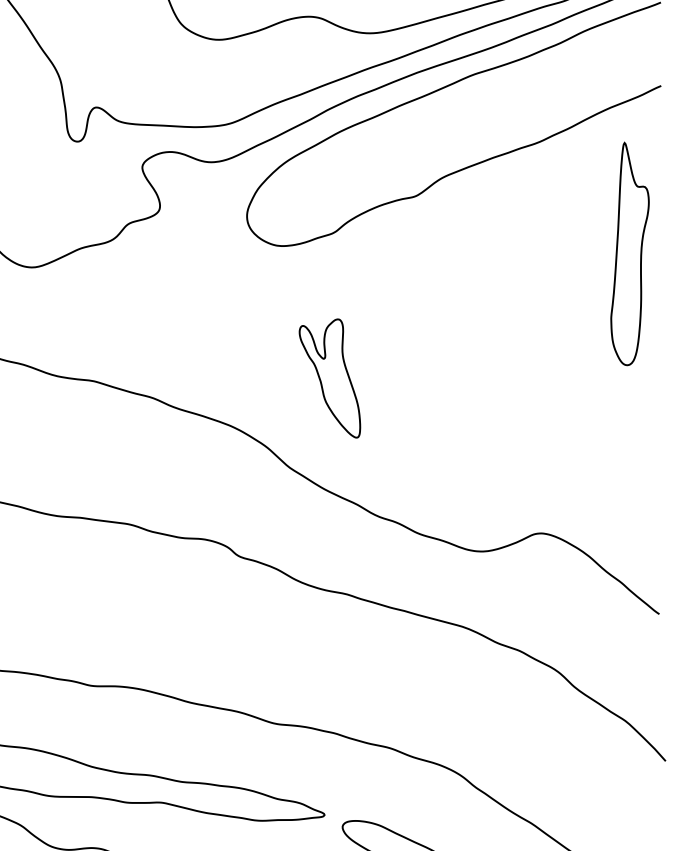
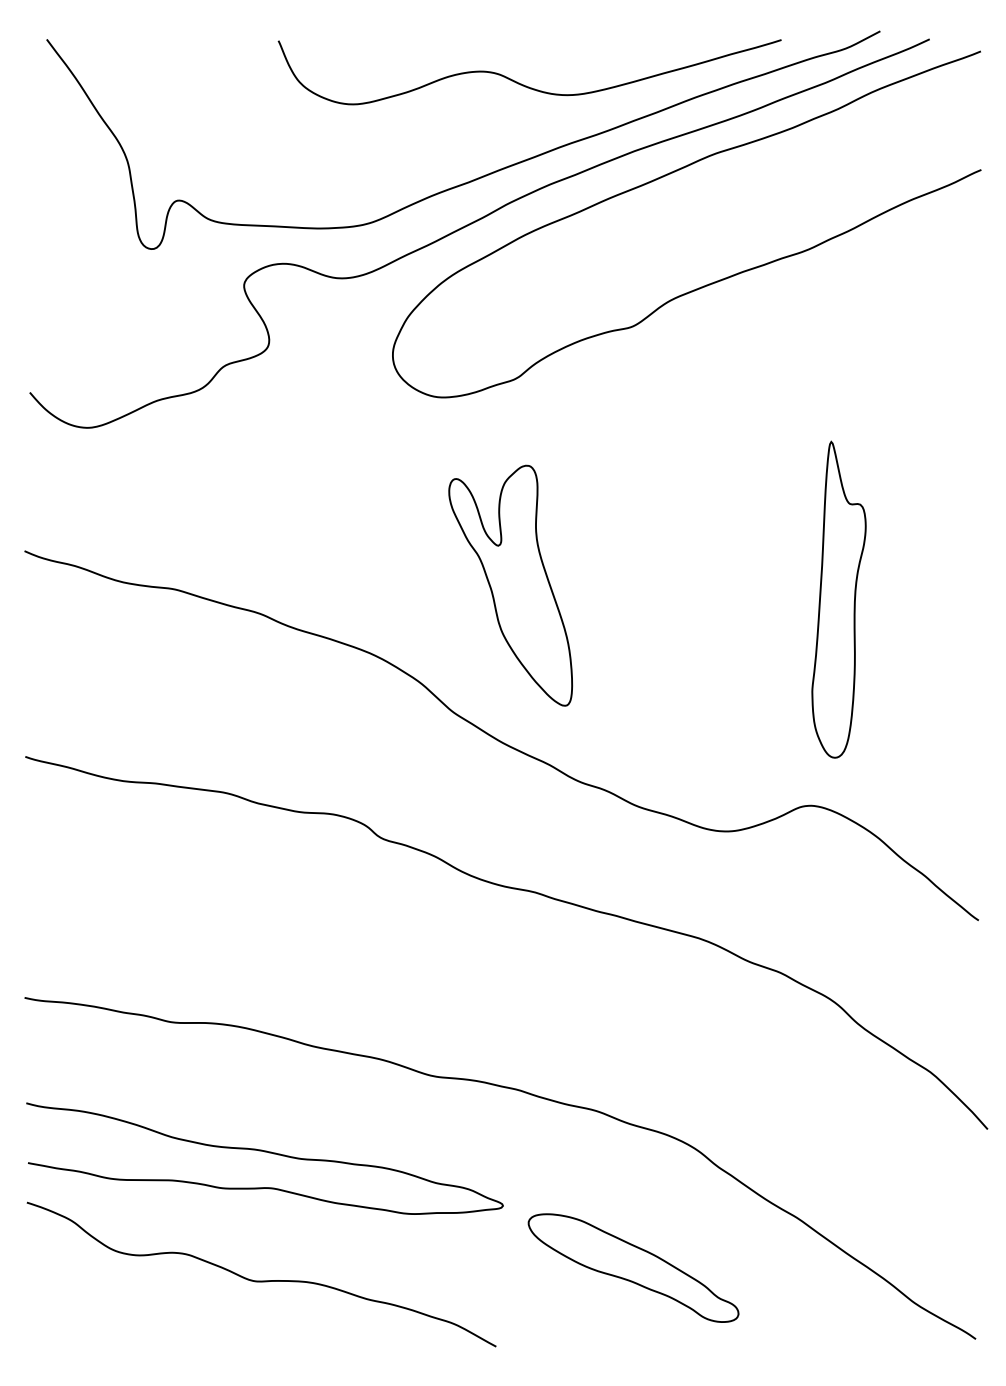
part: (629, 253) -> (838, 599), moved
part: (329, 378) -> (510, 585), size x1.43

